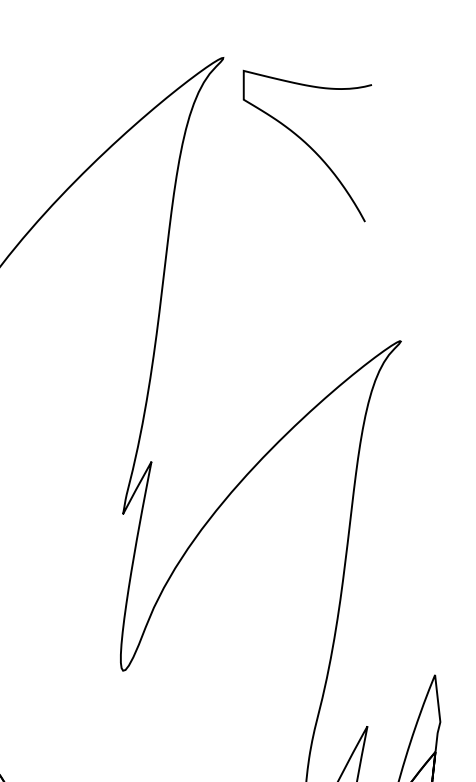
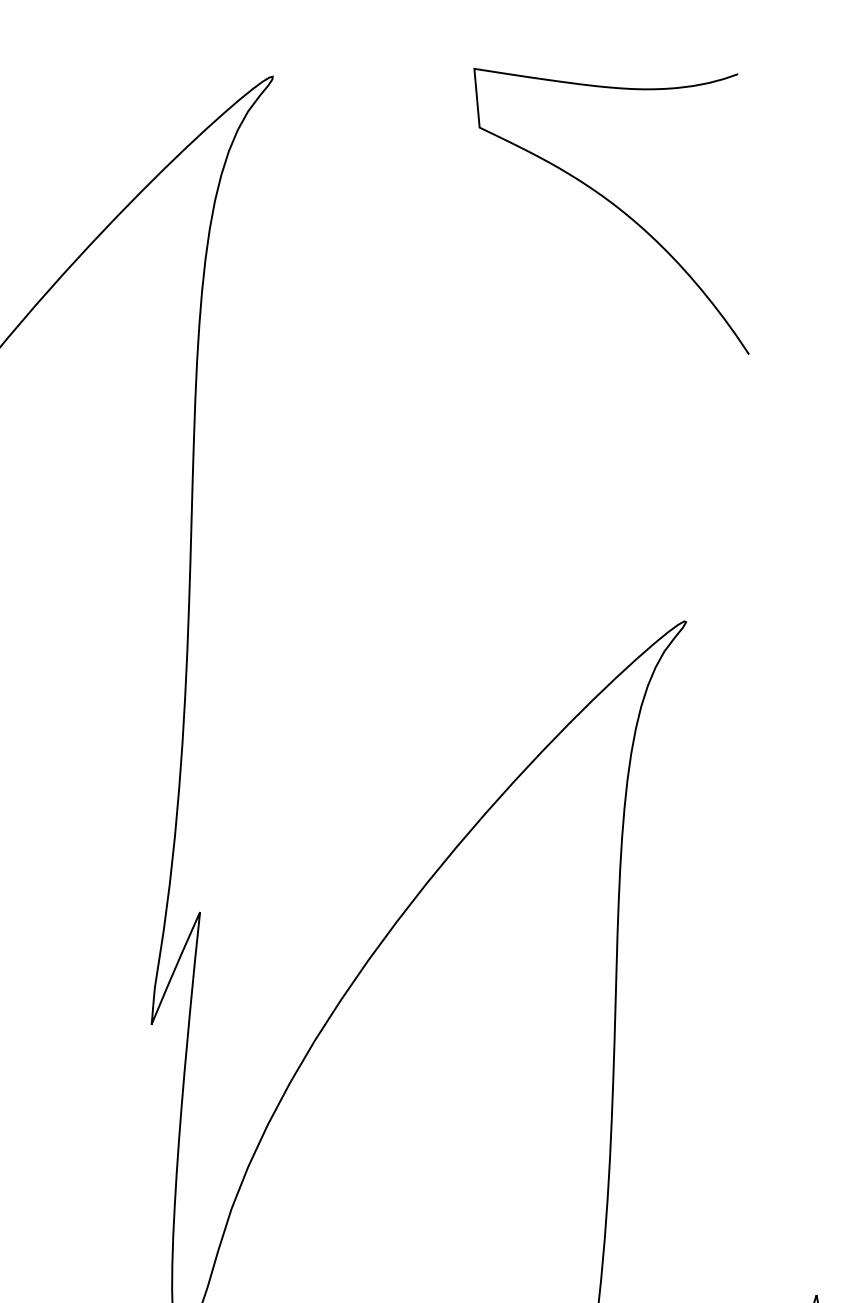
curve: (306, 145) -> (615, 209), moved

